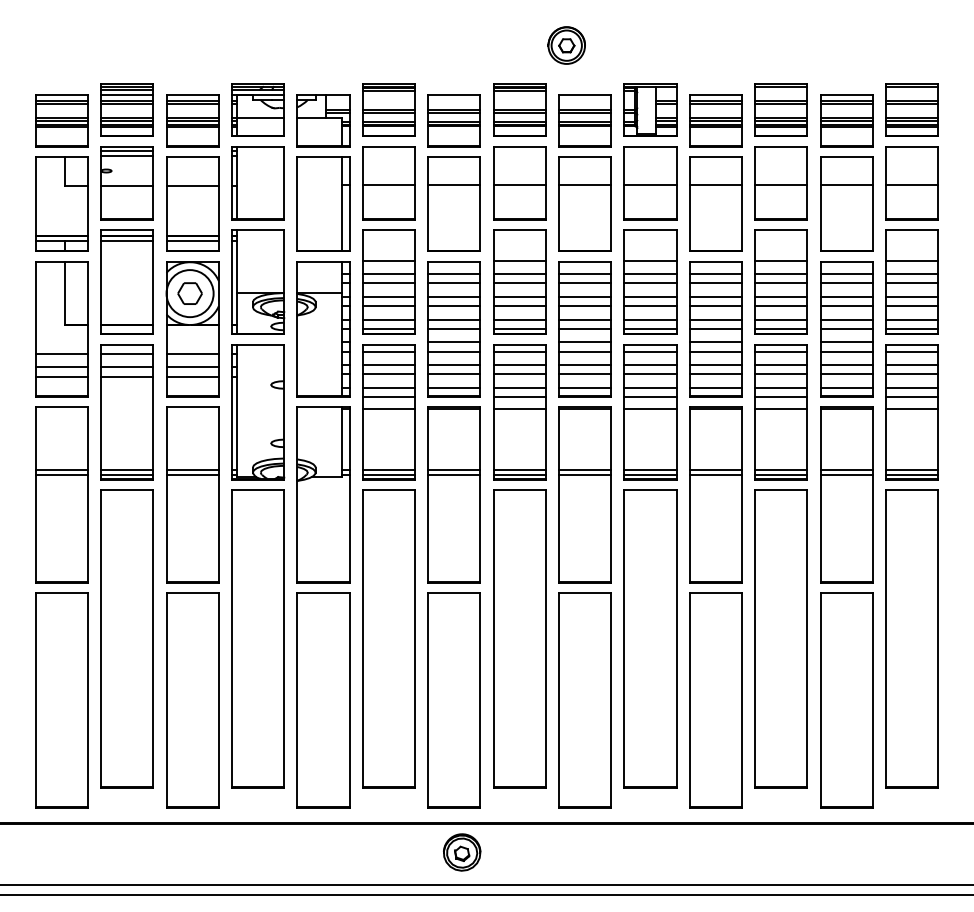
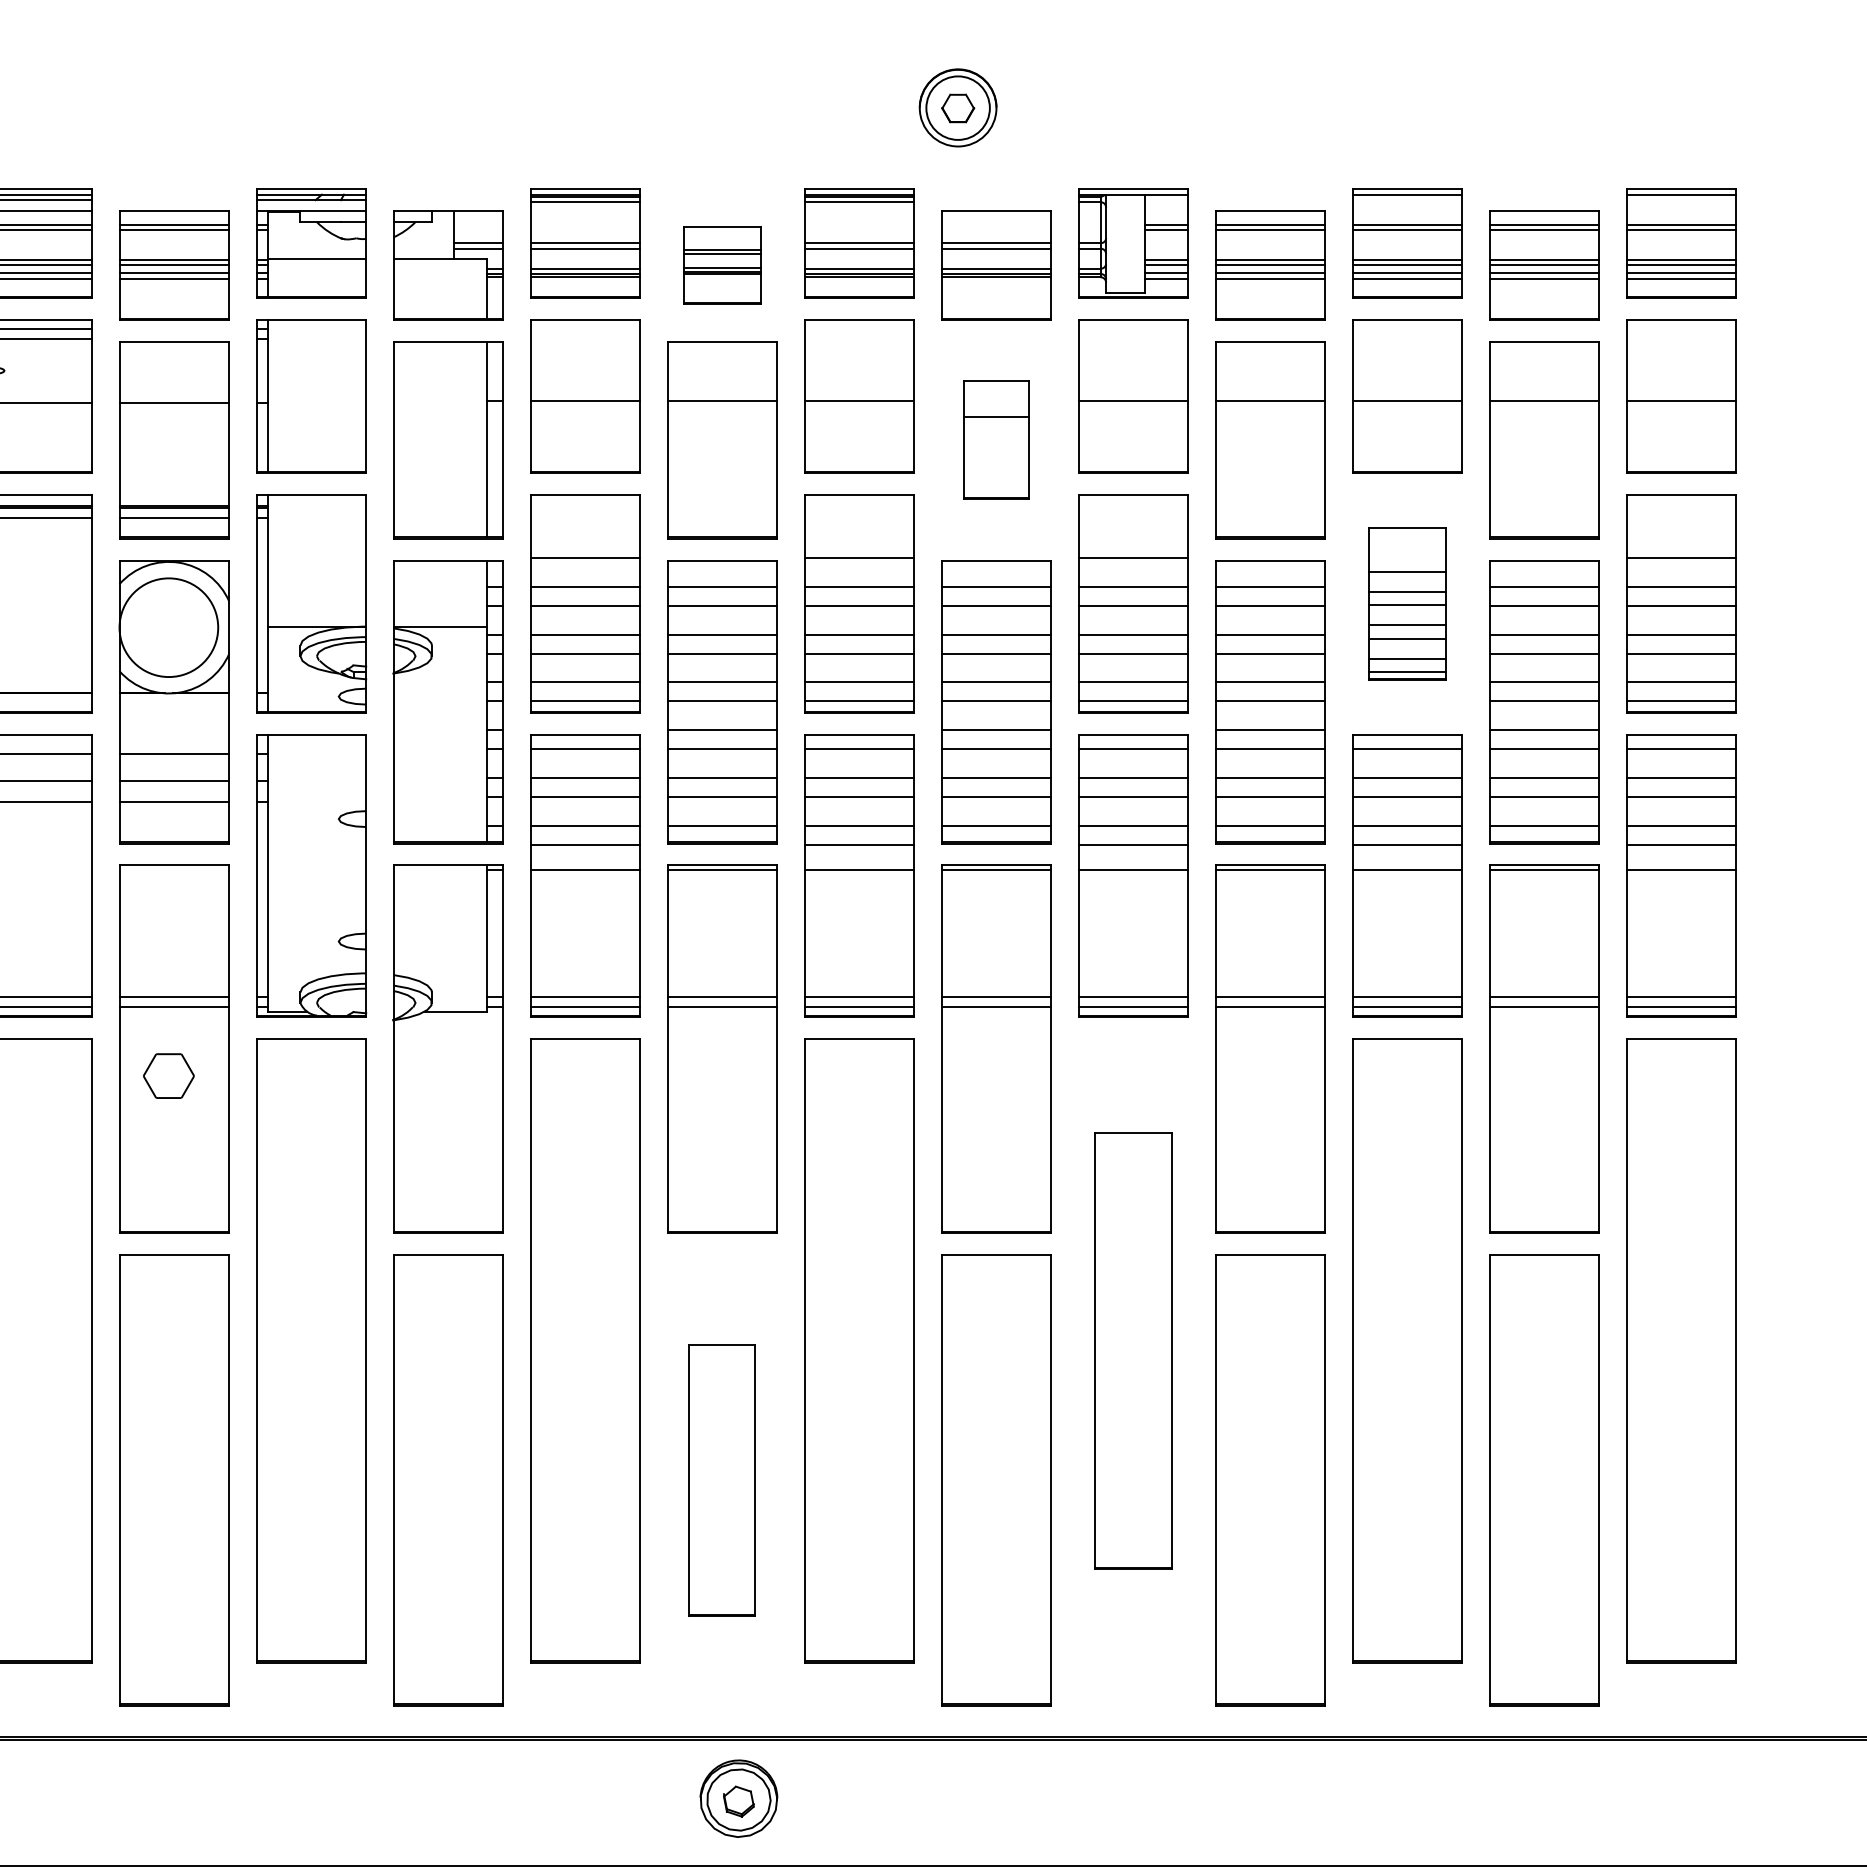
part: (453, 120) -> (720, 264), size x0.7
part: (584, 203) -> (995, 438), size x0.6
part: (780, 281) -> (1405, 602), size x0.7
part: (189, 293) -> (167, 1075), moved
part: (650, 638) -> (1133, 1350), size x0.7
part: (453, 700) -> (720, 1480), size x0.6

